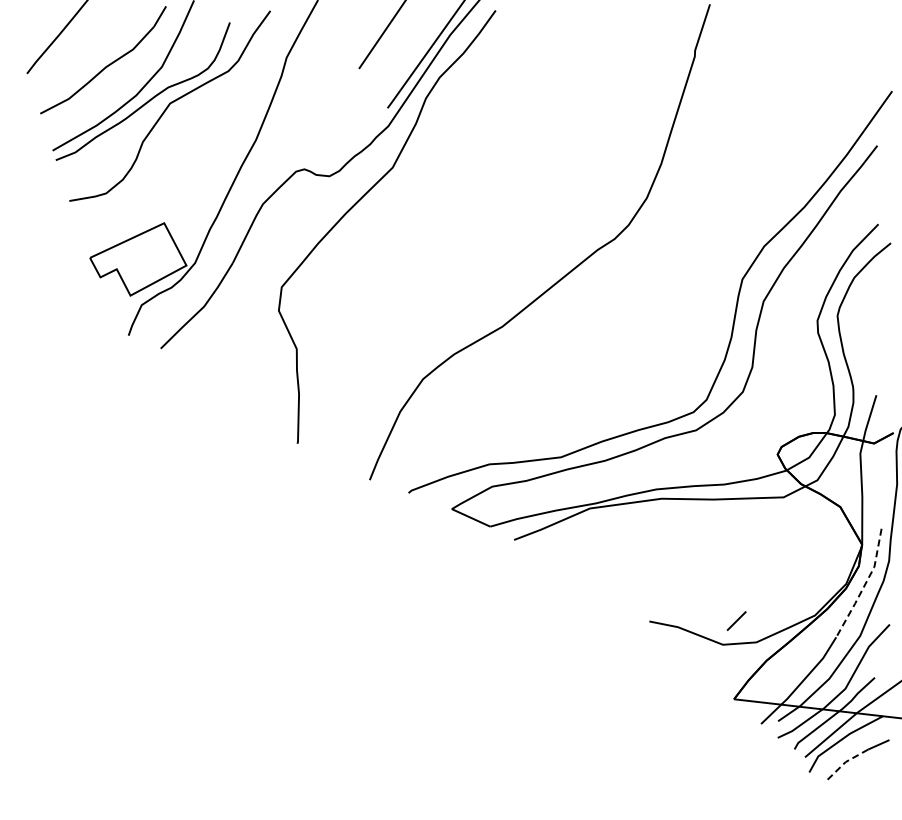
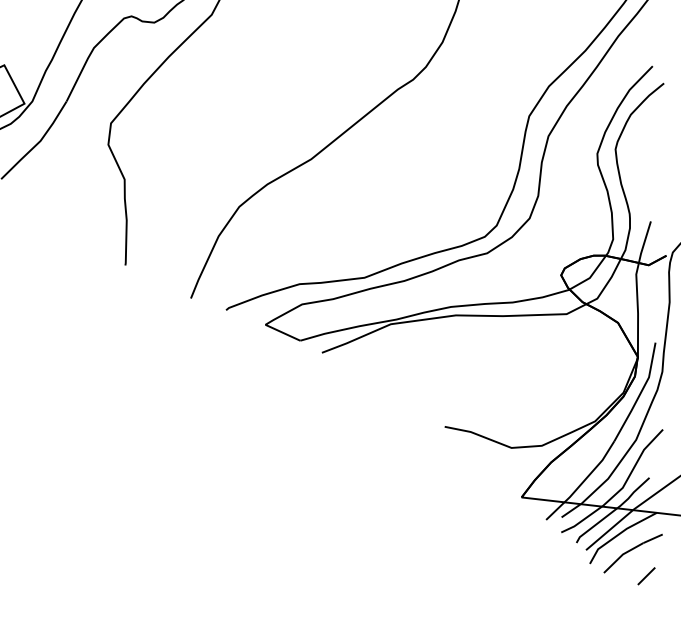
line: (864, 585) -> (640, 394), dashed -> solid
line: (736, 620) -> (646, 575), moved
line: (844, 763) -> (621, 555), dashed -> solid

